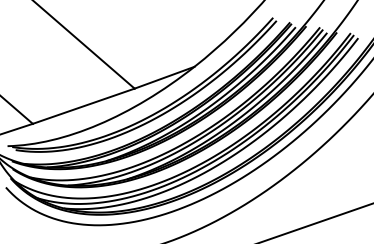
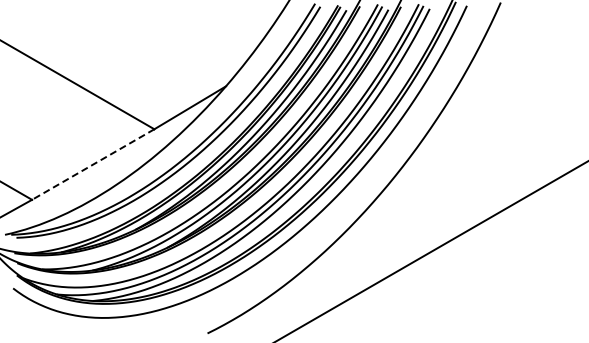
line: (83, 106) -> (93, 164), solid -> dashed

